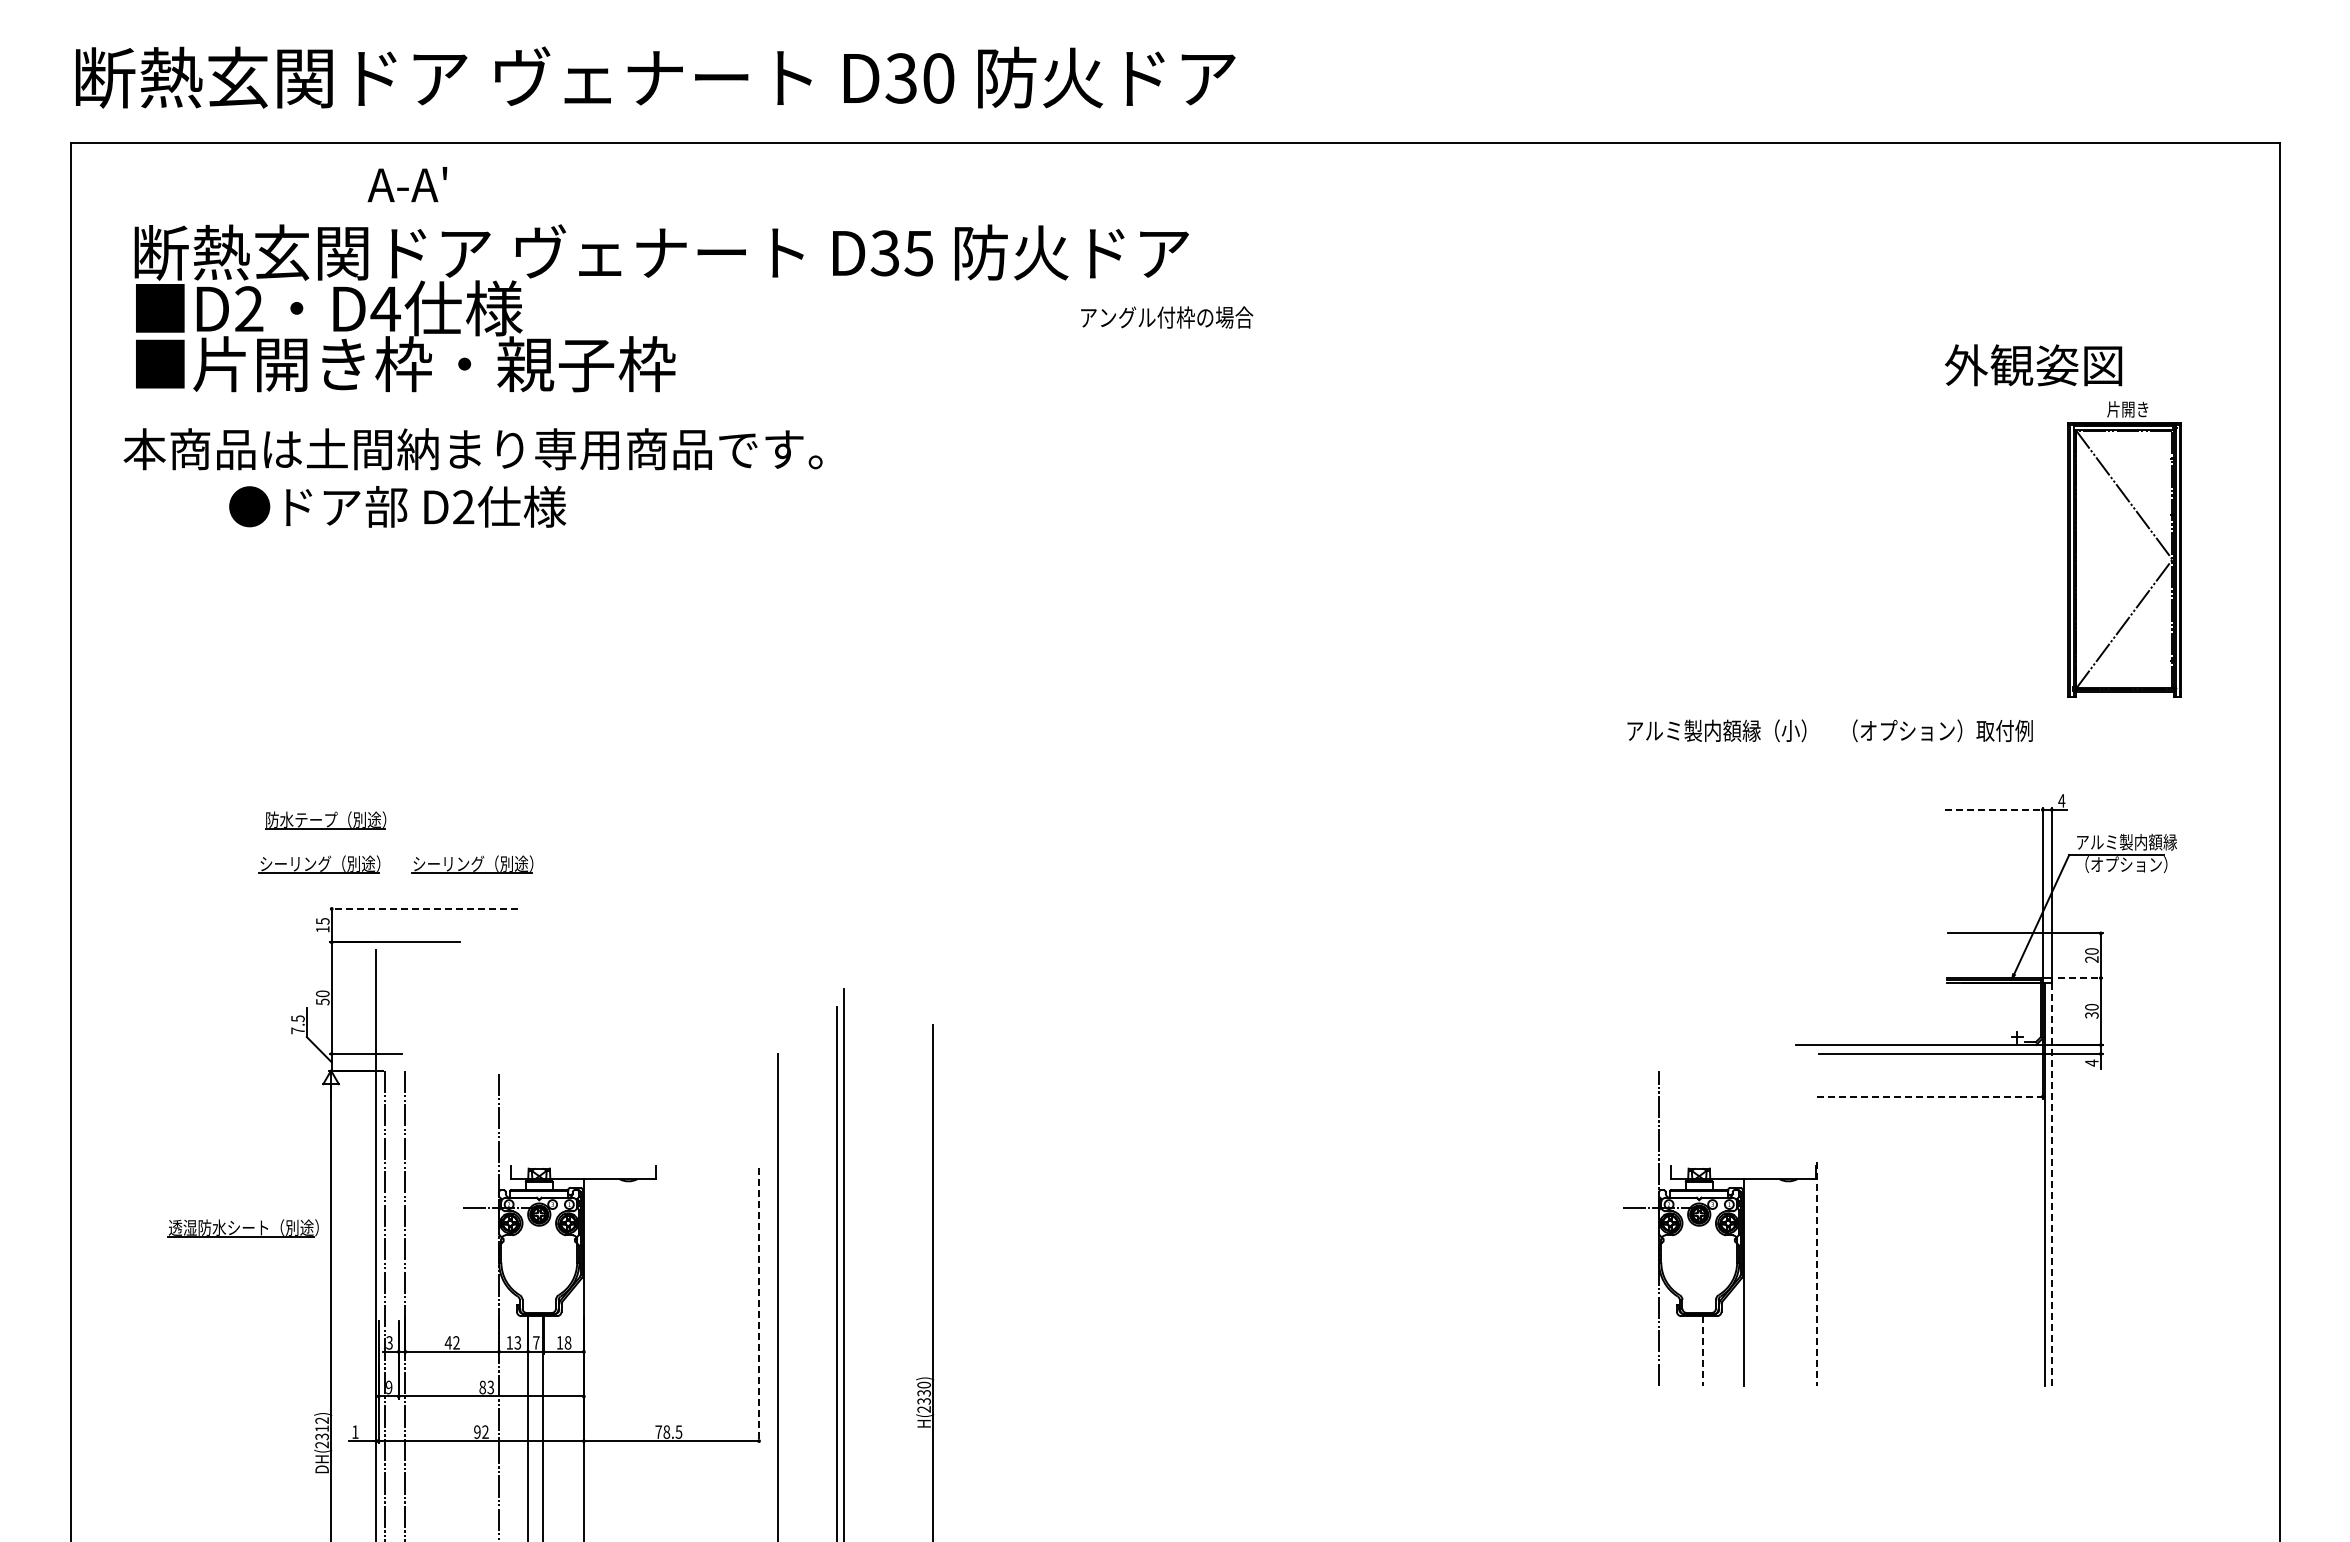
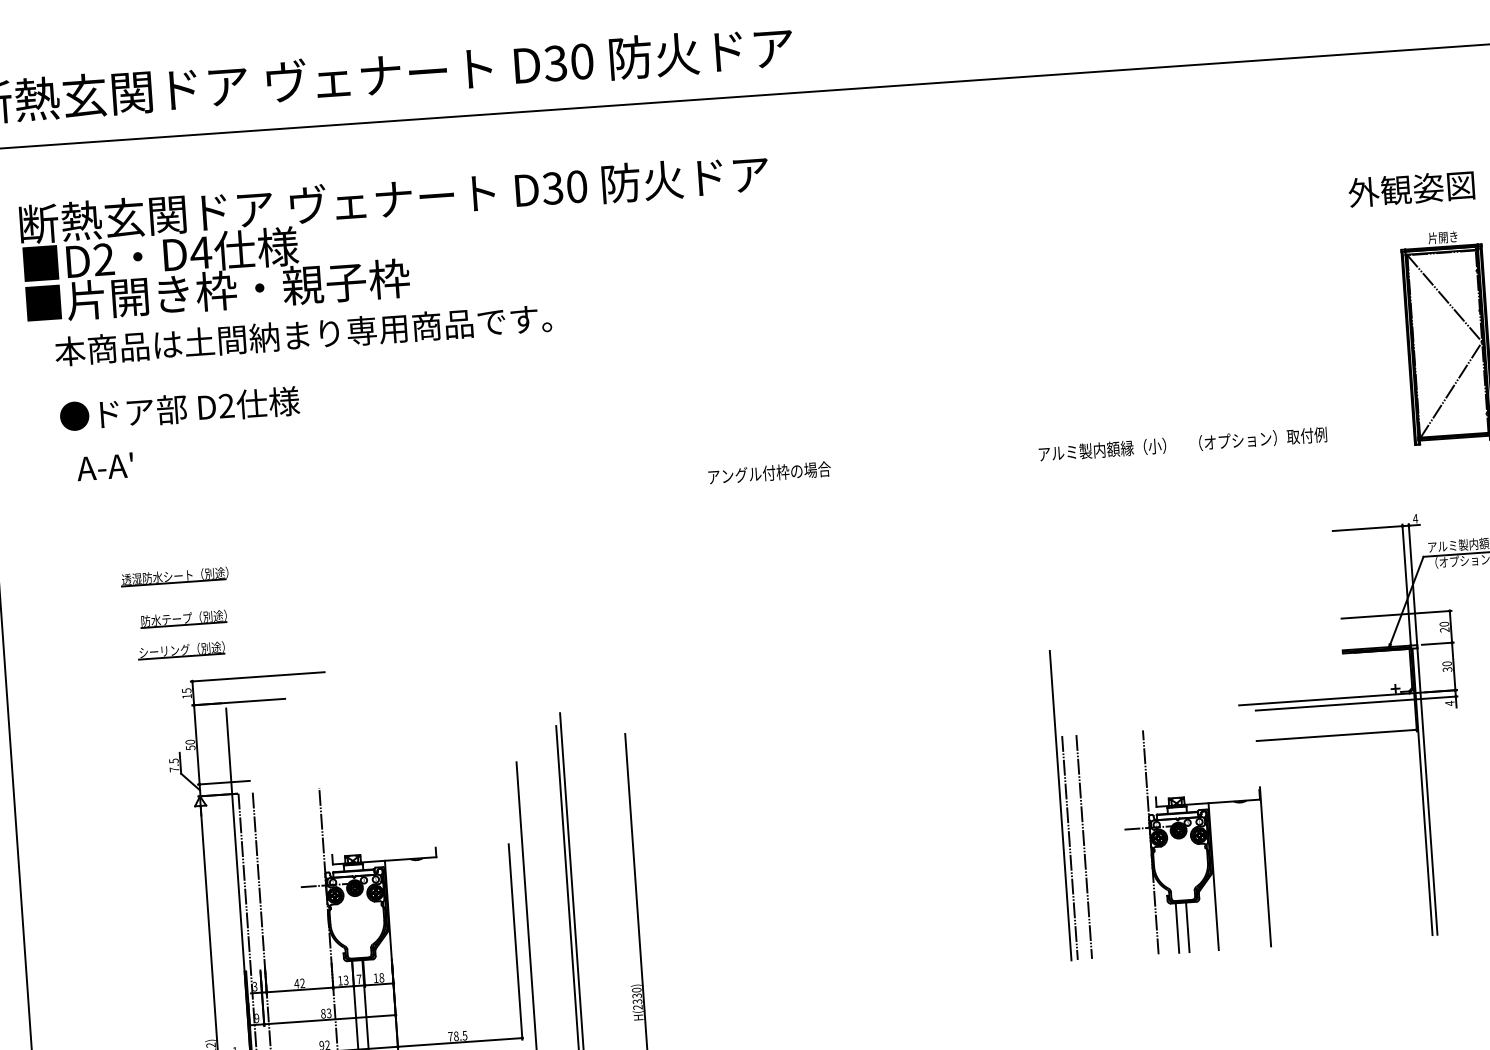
text: (407, 184) -> (105, 466), moved
text: (918, 253) -> (576, 186), D35 -> D30
text: (1167, 317) -> (769, 473), moved
text: (2033, 365) -> (1411, 189), moved
text: (472, 449) -> (302, 335), moved
text: (397, 506) -> (179, 408), moved
text: (1829, 730) -> (1182, 444), moved
line: (1994, 809) -> (1368, 528), dashed -> solid
part: (472, 864) -> (290, 642), removed
line: (423, 908) -> (257, 676), dashed -> solid
line: (2081, 978) -> (1438, 643), dashed -> solid
line: (1930, 1096) -> (1336, 735), dashed -> solid
line: (1536, 1167) -> (1060, 805), added
line: (2051, 1184) -> (1427, 791), dashed -> solid
line: (1545, 1227) -> (1070, 847), added
part: (242, 1228) -> (174, 576), moved
line: (1564, 1229) -> (1083, 847), added
line: (1817, 1274) -> (1265, 867), dashed -> solid
line: (759, 1305) -> (515, 941), dashed -> solid
line: (1688, 1350) -> (1177, 927), added
line: (1702, 1351) -> (1187, 927), dashed -> solid

